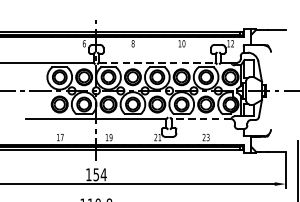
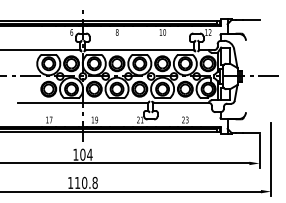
line: (158, 63) -> (140, 50), dashed -> solid
line: (201, 118) -> (181, 102), dashed -> solid
text: (95, 174) -> (82, 154), 154 -> 104

